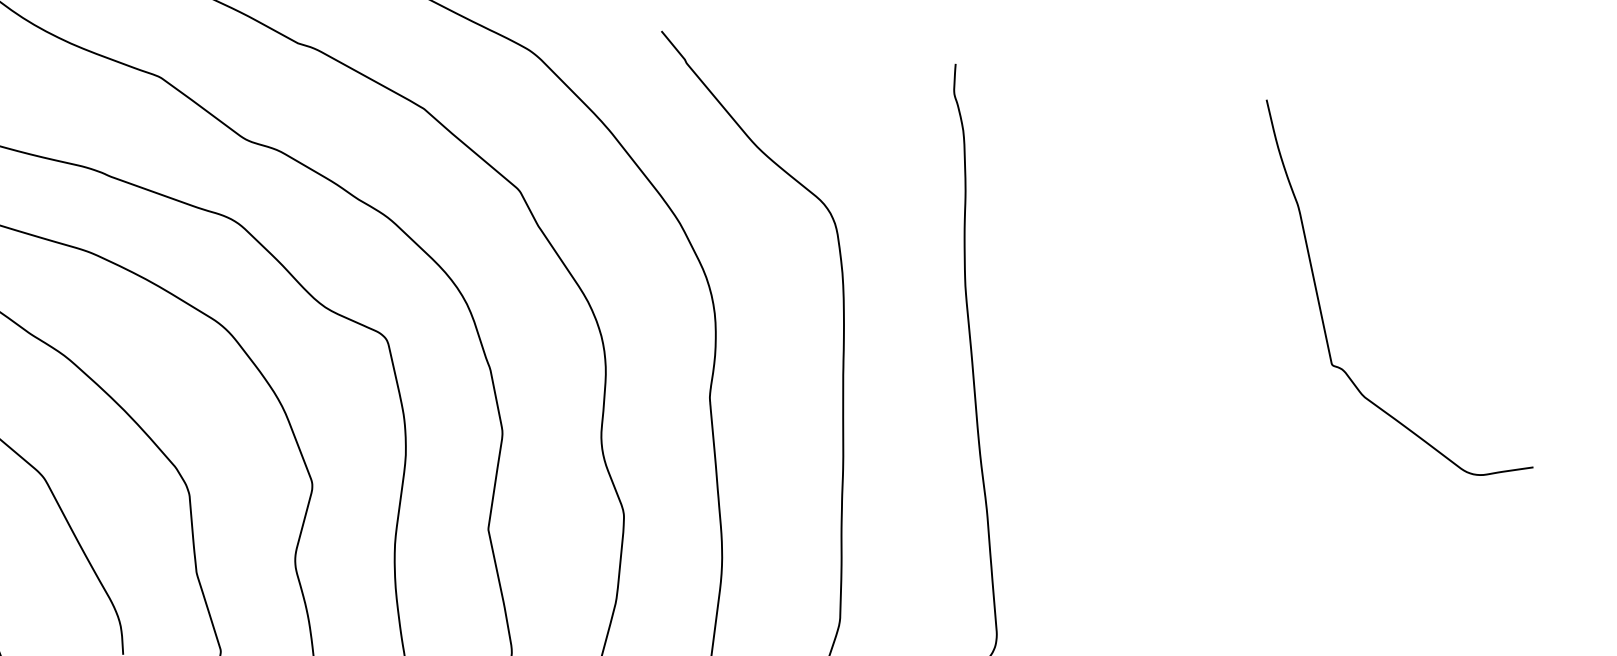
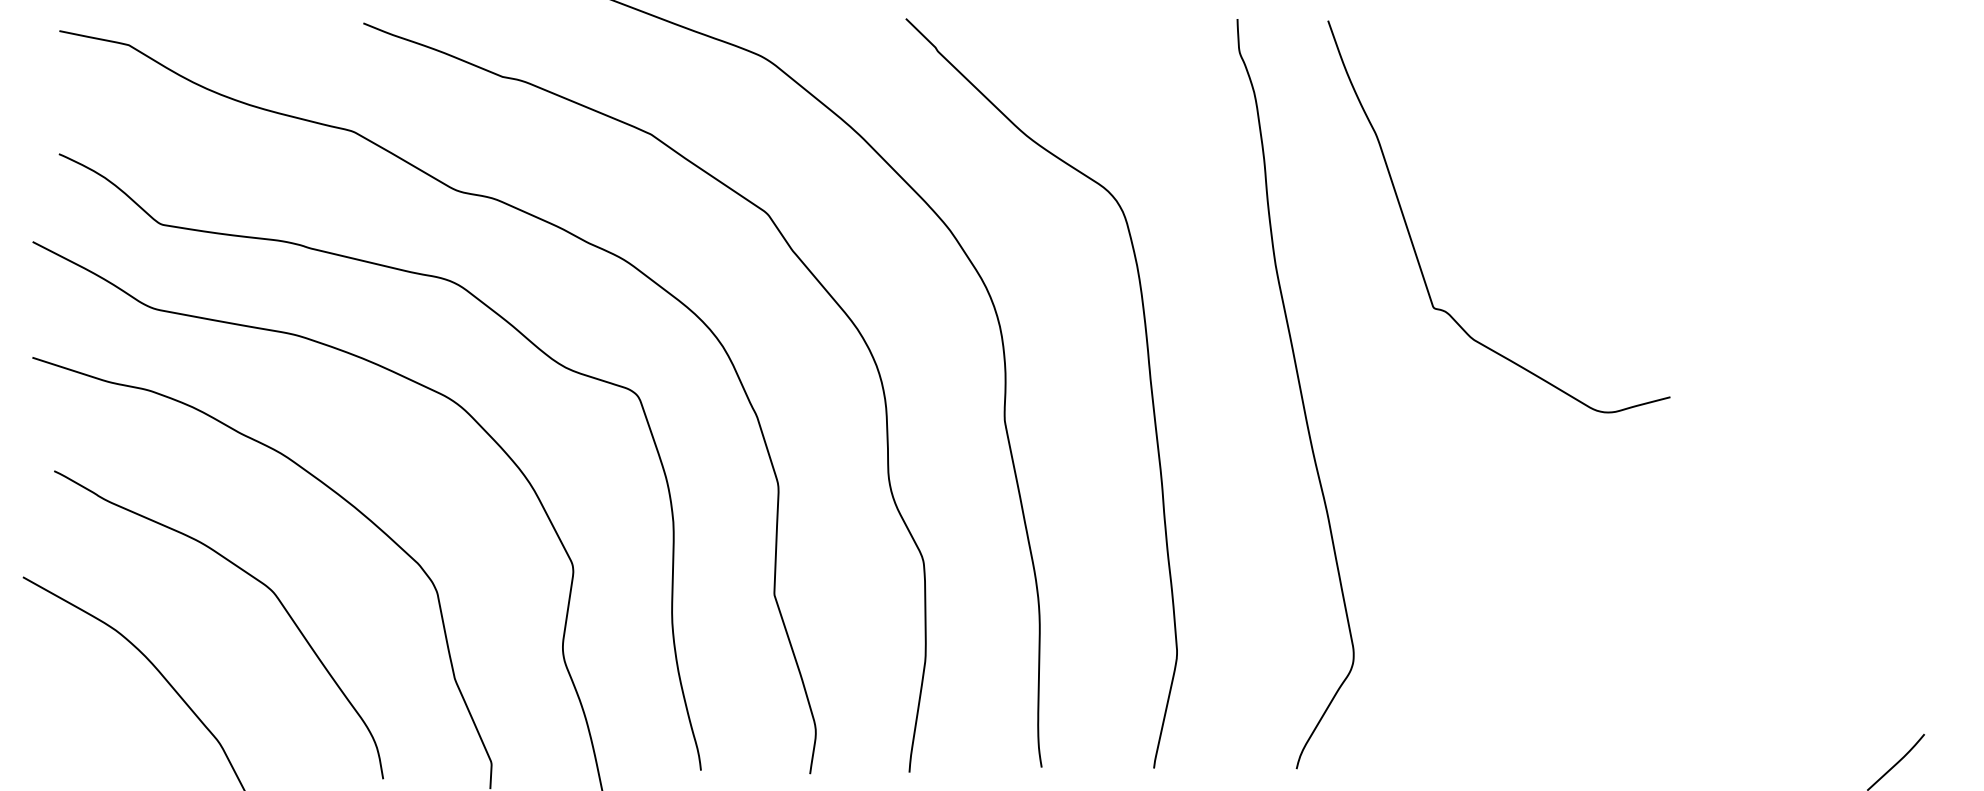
curve: (1320, 305) -> (1413, 243), moved

